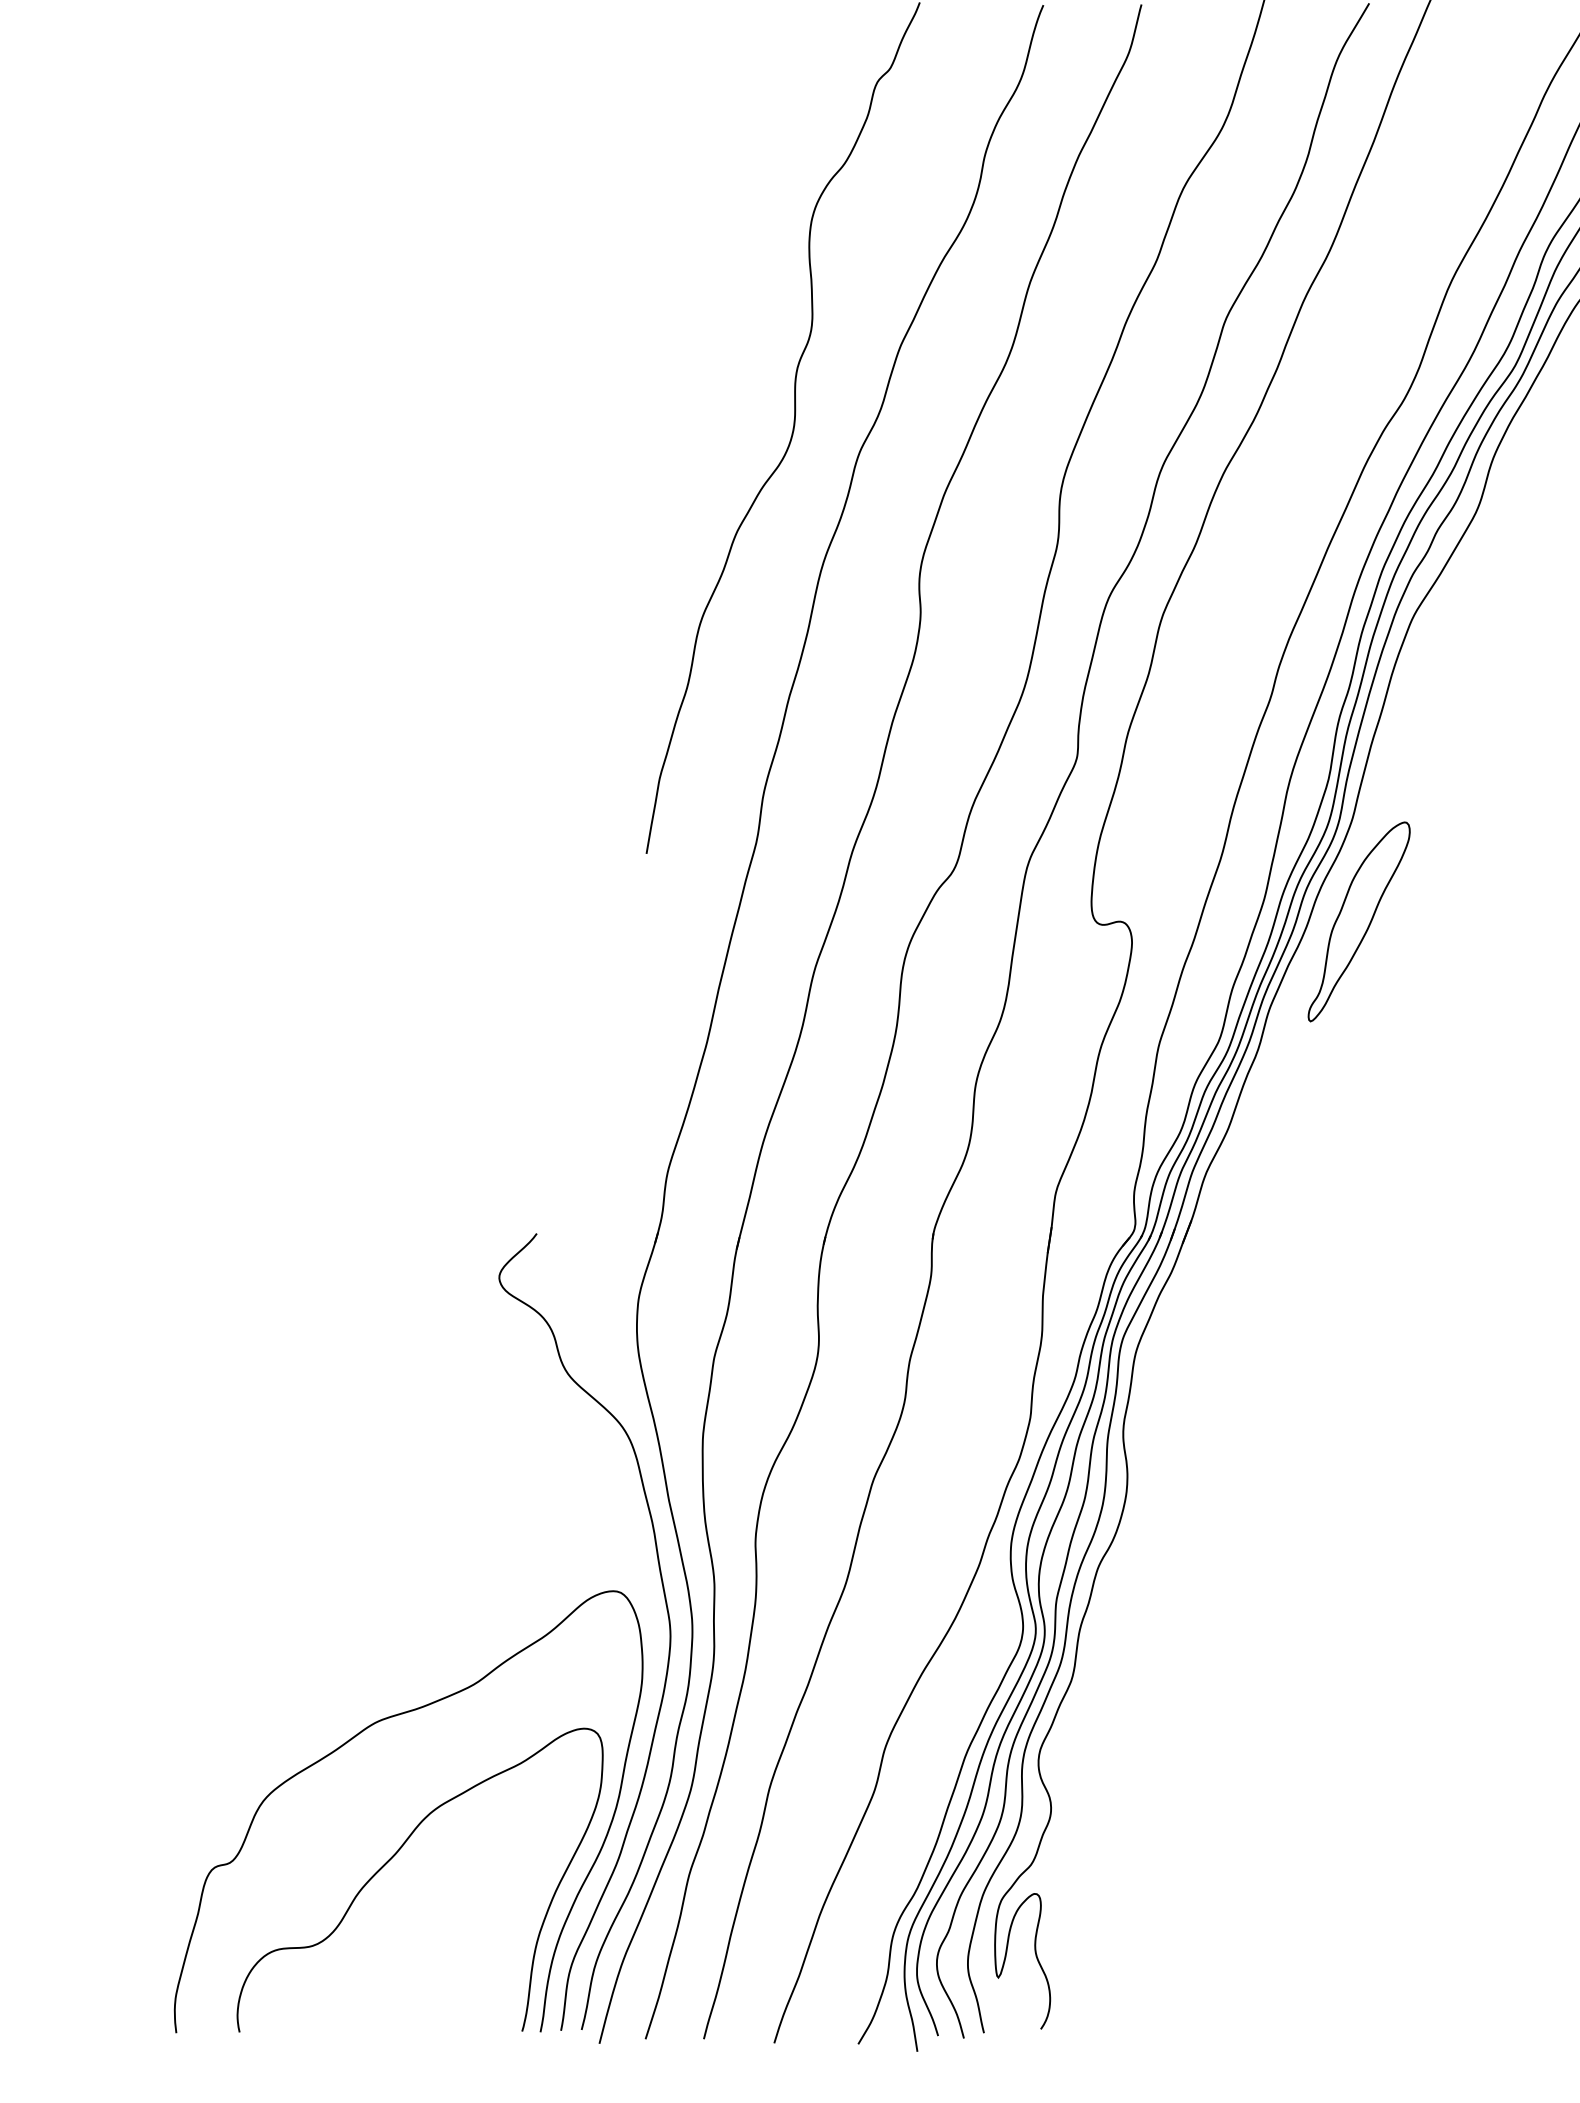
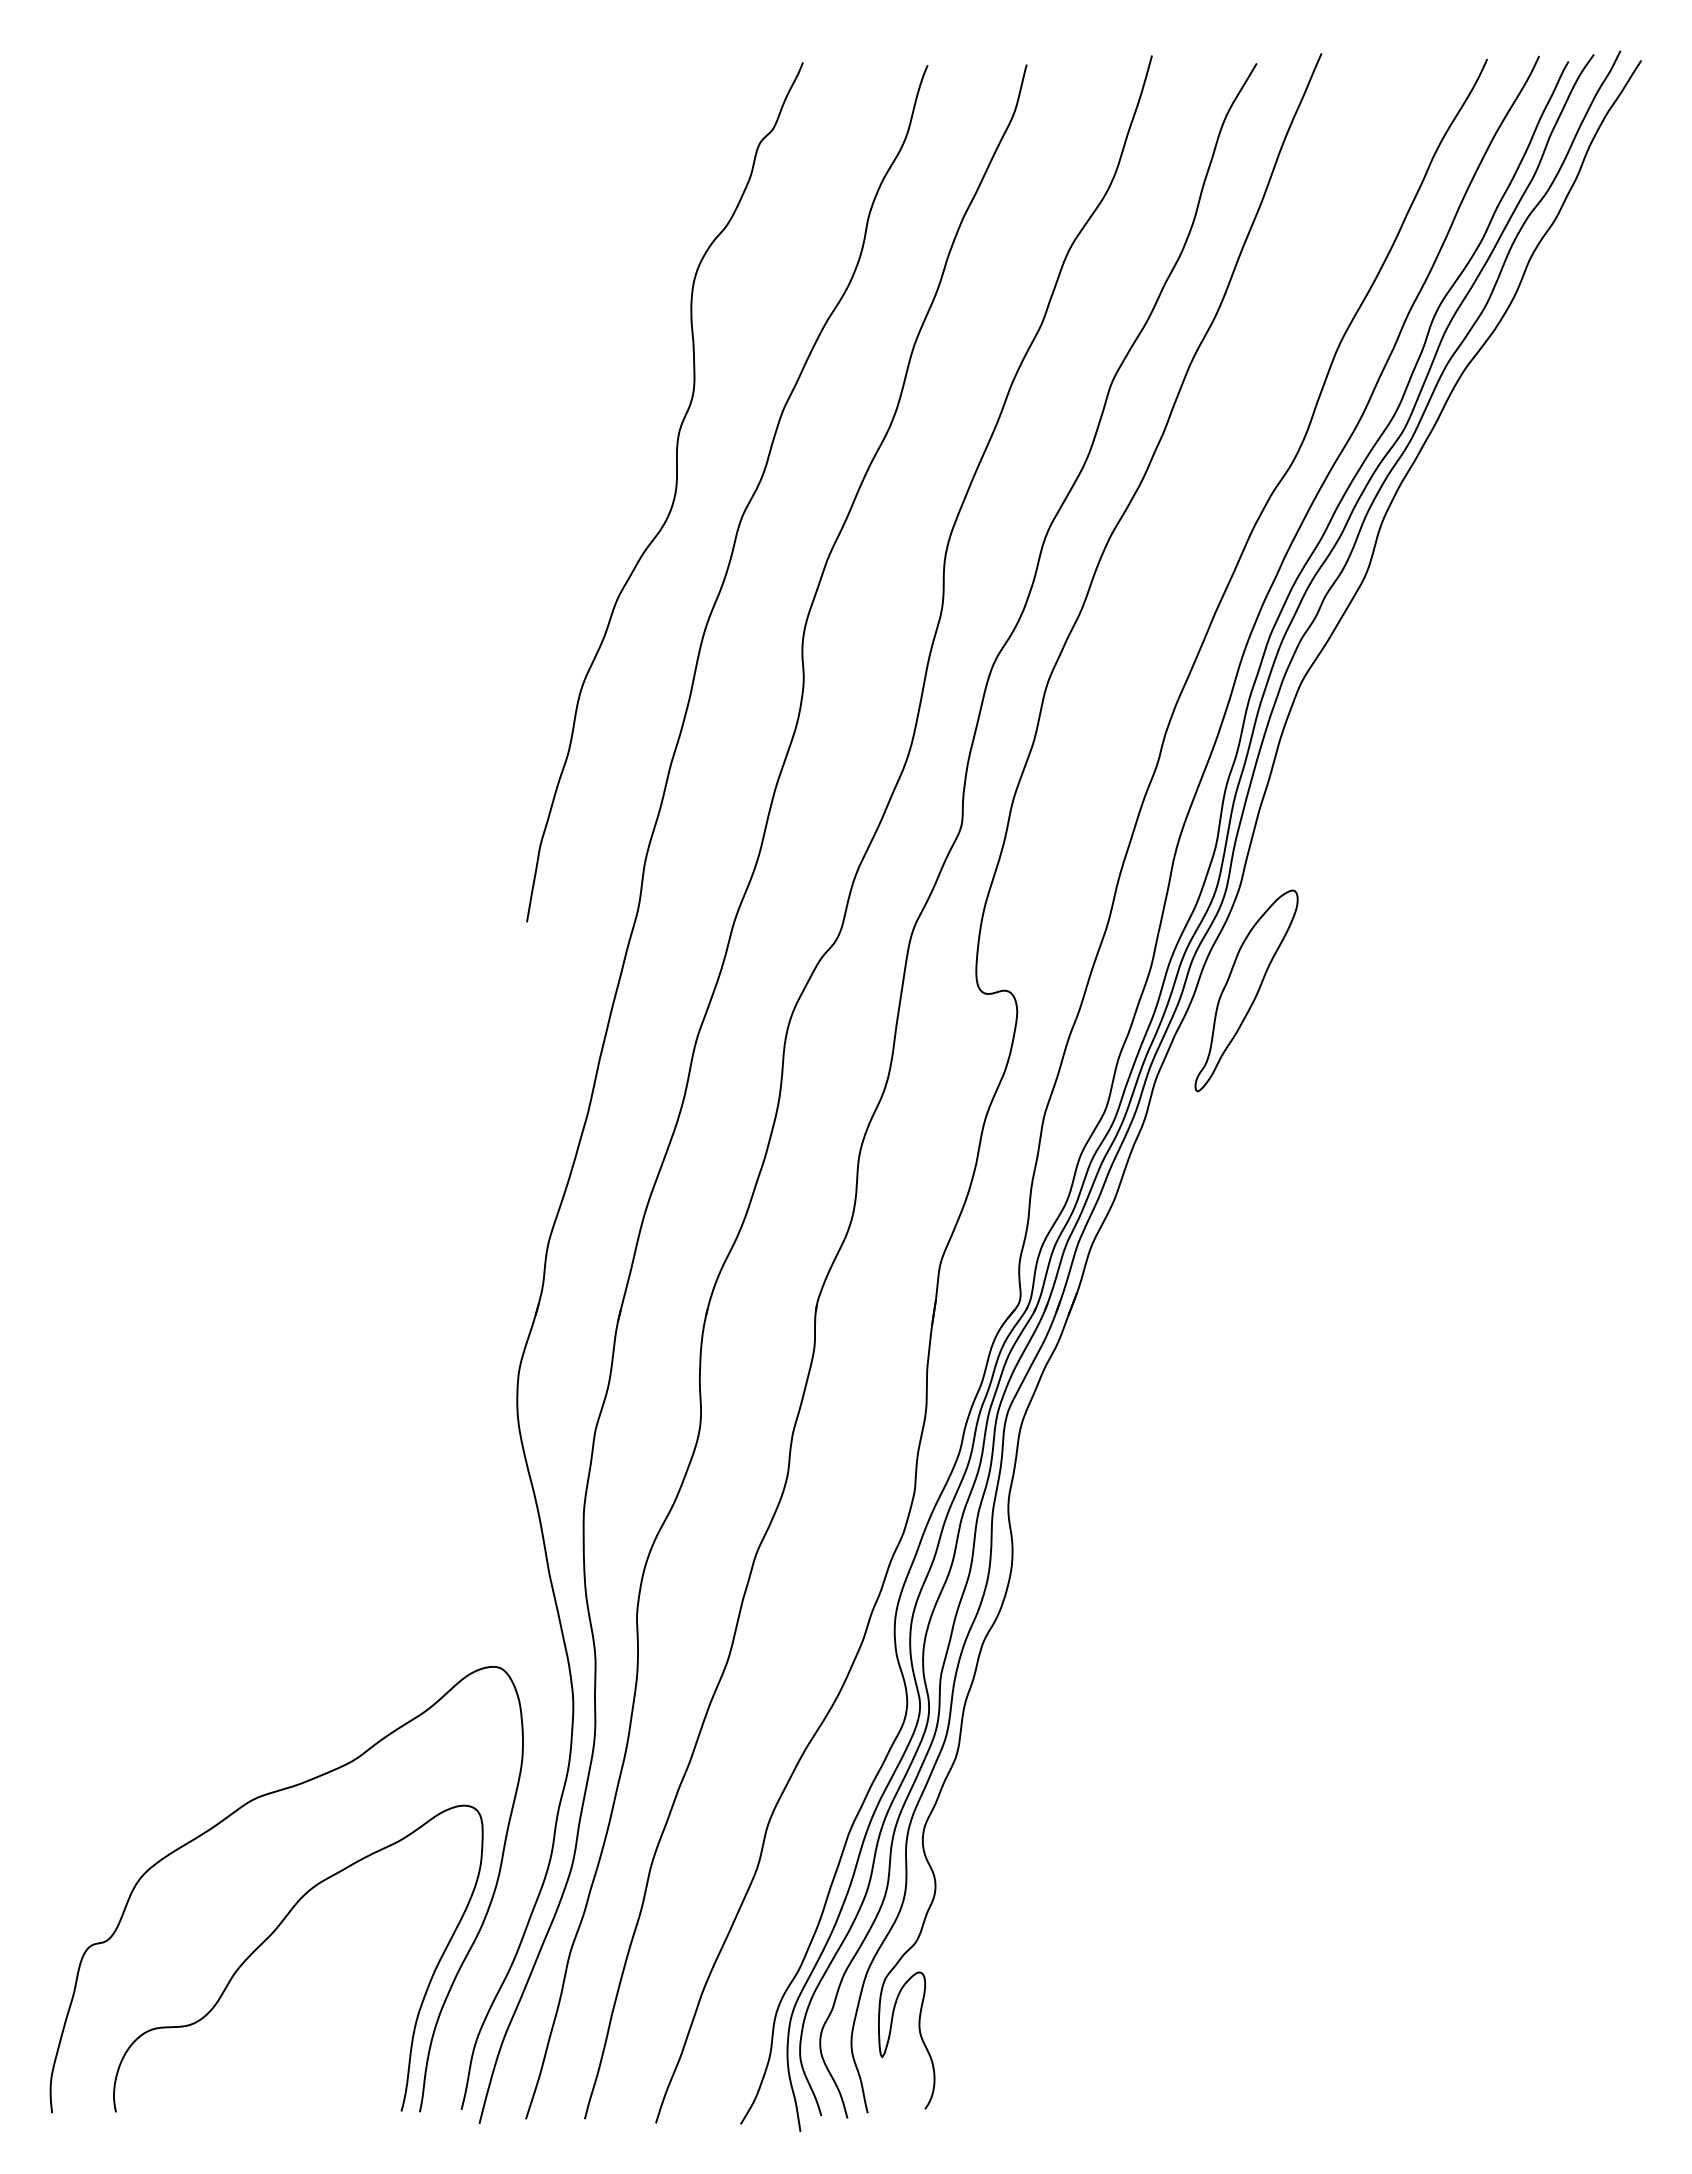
curve: (667, 1618) -> (548, 1694), removed

